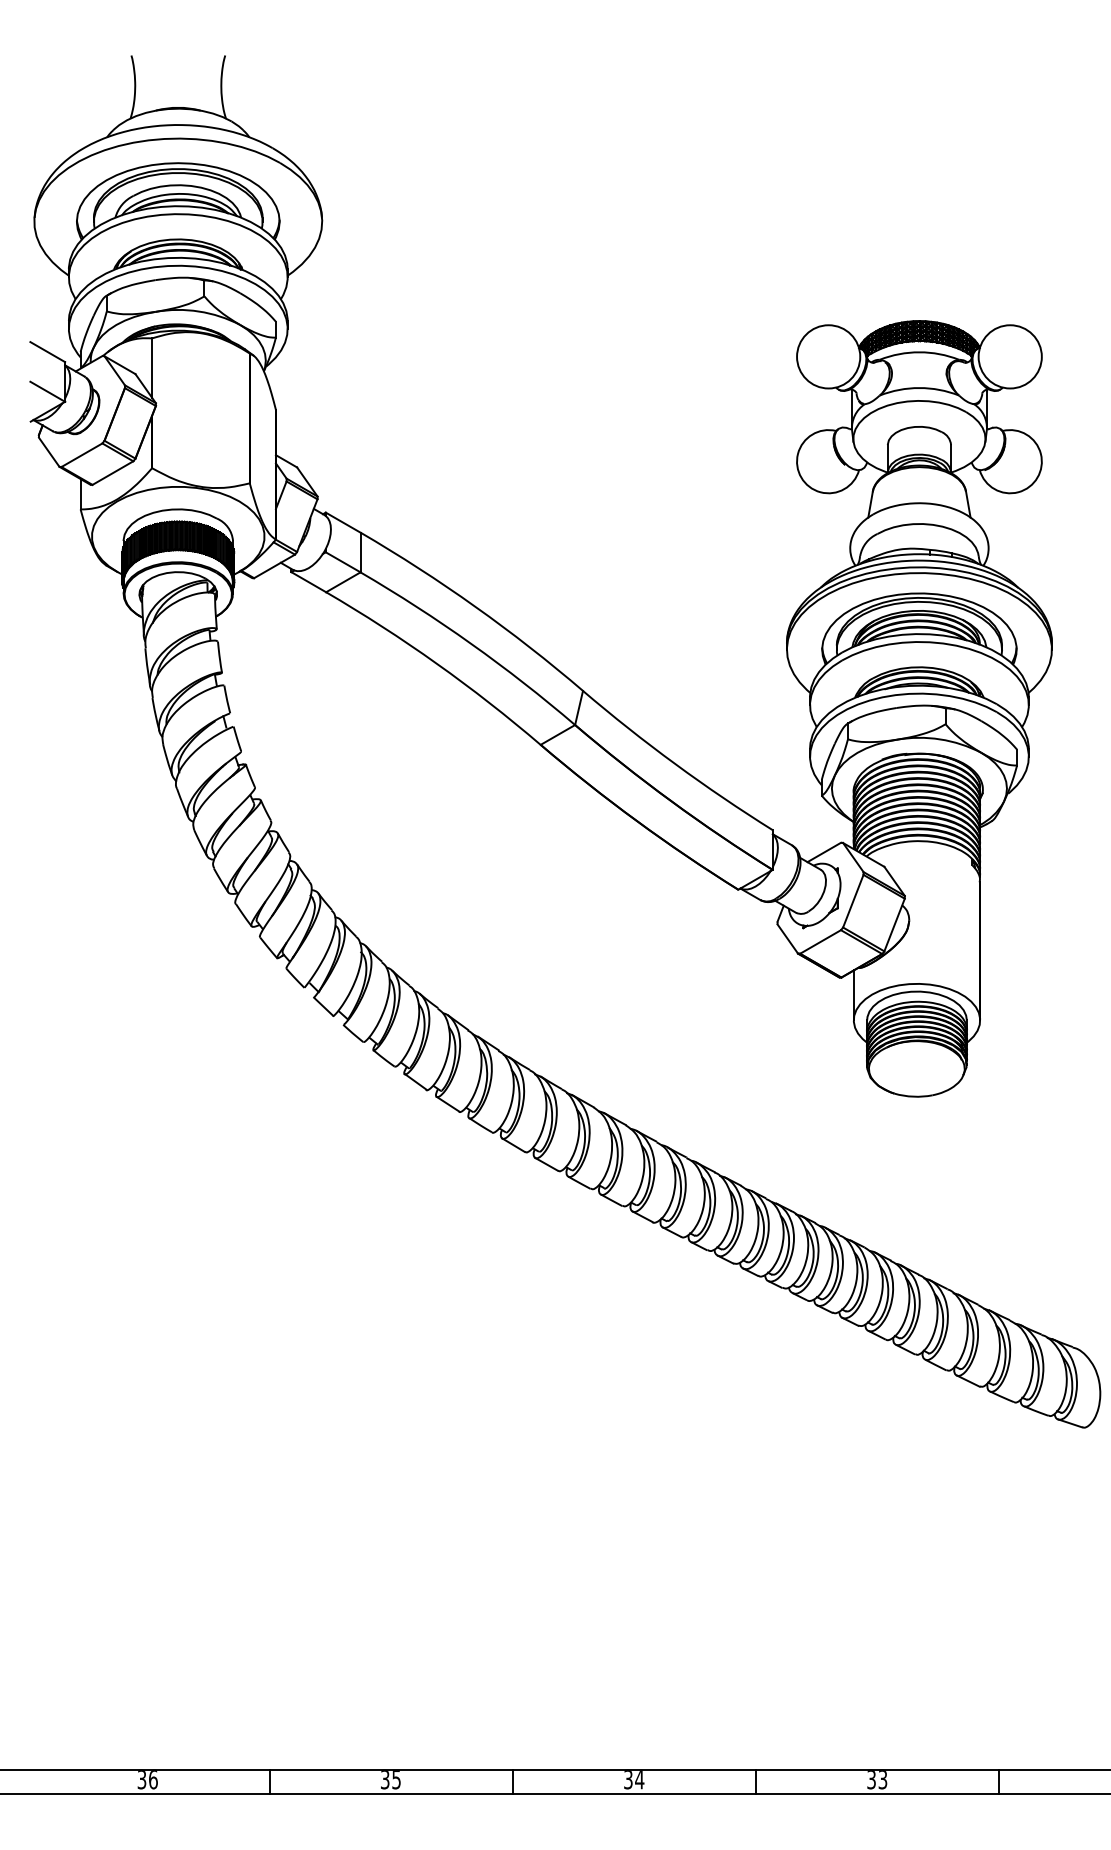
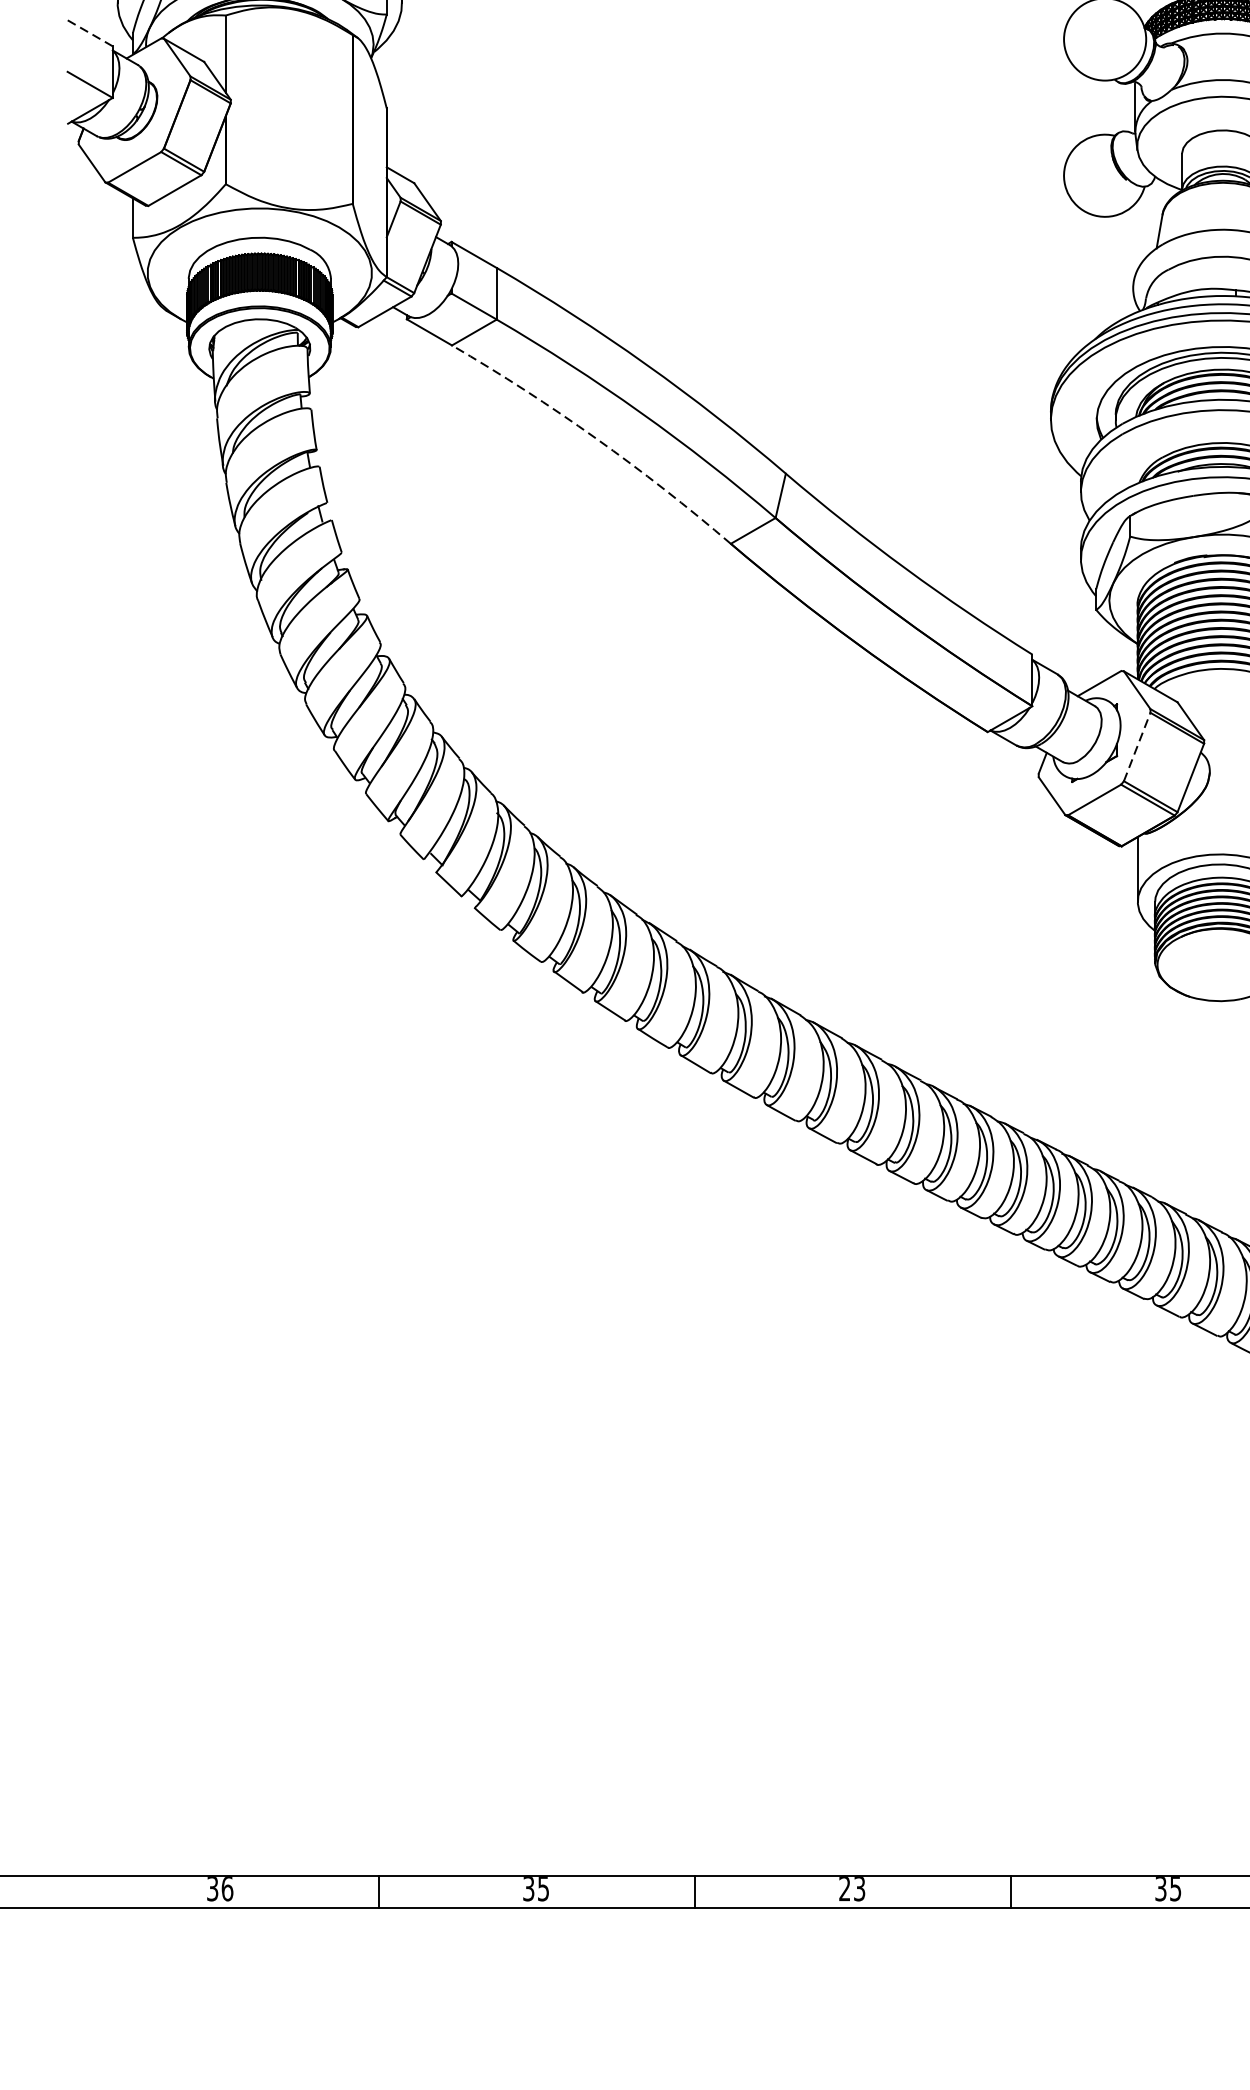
line: (47, 351) -> (89, 32), solid -> dashed
arc: (436, 663) -> (595, 438), solid -> dashed
line: (853, 900) -> (1137, 746), solid -> dashed
text: (883, 1779) -> (1176, 1888), 33 -> 35
text: (634, 1780) -> (852, 1889), 34 -> 23

